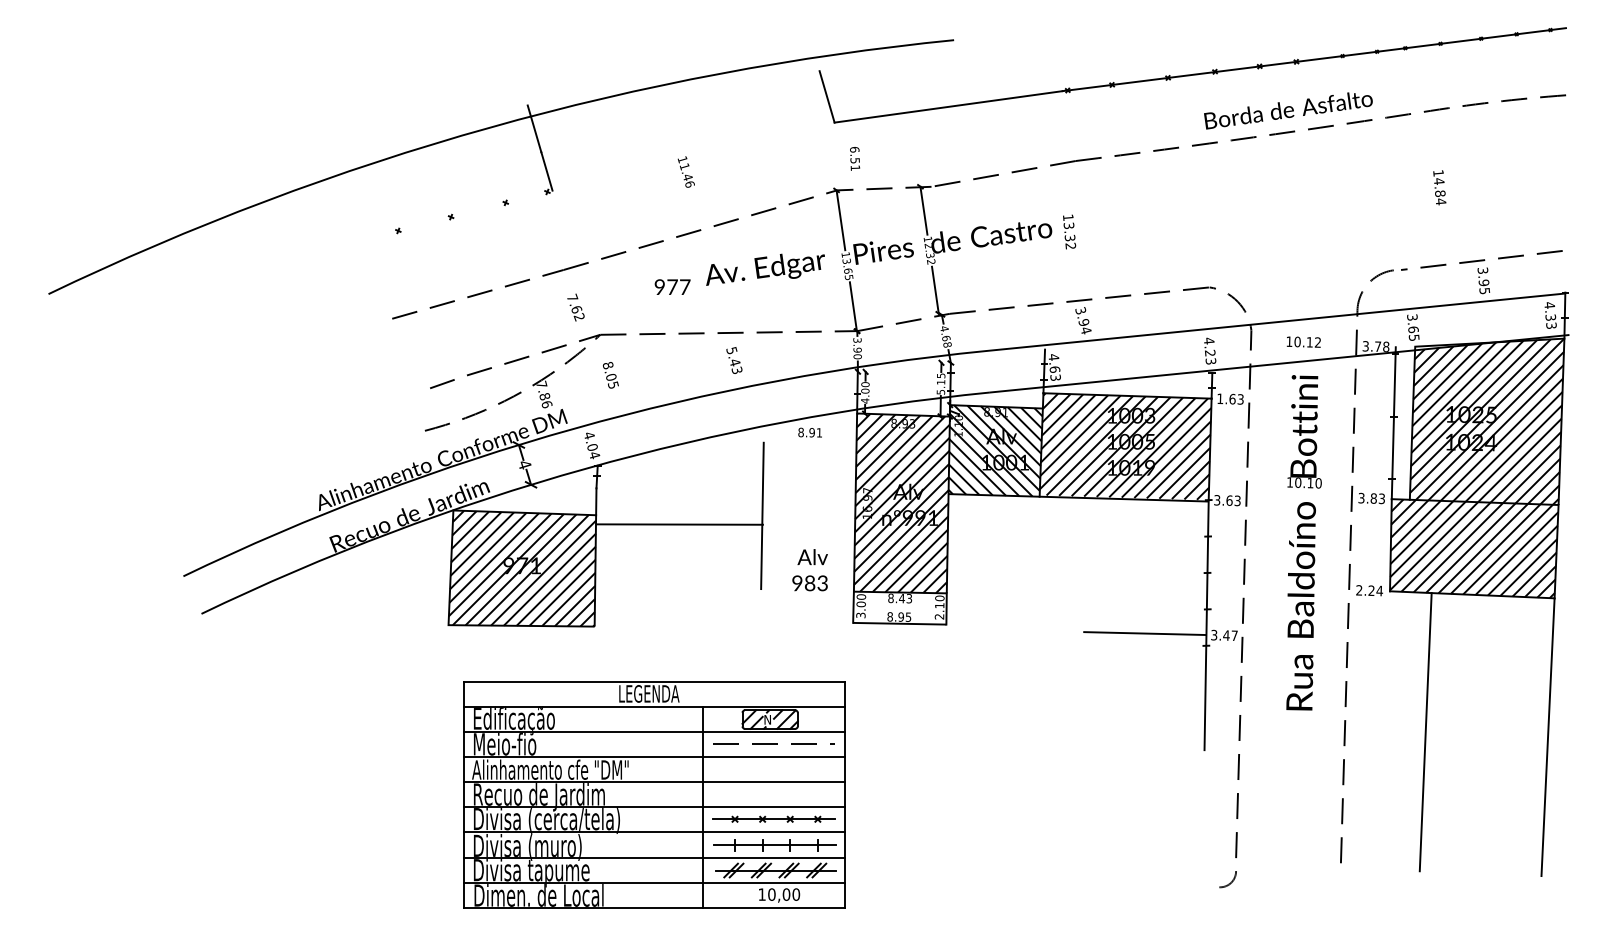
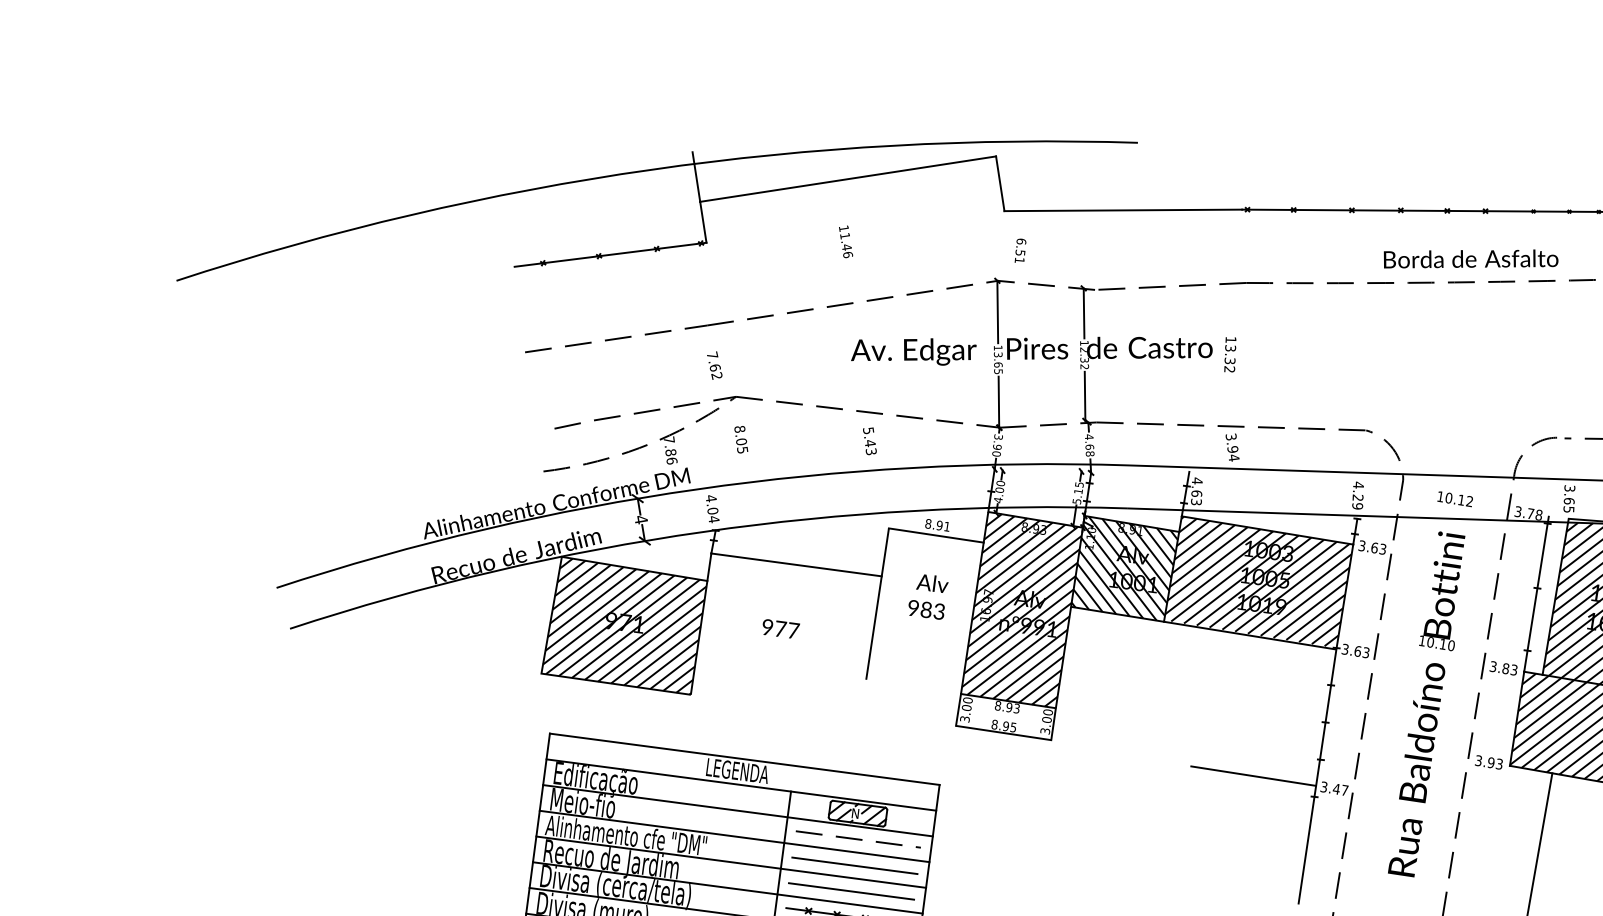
line: (680, 111) -> (848, 178), added
line: (461, 213) -> (610, 253), added
text: (672, 286) -> (780, 628), moved
text: (1211, 361) -> (1358, 506), 4.23 -> 4.29
text: (1220, 398) -> (1362, 545), 1.63 -> 3.63
line: (809, 442) -> (935, 535), added
line: (679, 524) -> (796, 564), moved
text: (809, 570) -> (927, 596), moved
text: (1369, 590) -> (1489, 762), 2.24 -> 3.93
text: (901, 598) -> (1008, 707), 8.43 -> 8.93
text: (939, 610) -> (1046, 724), 2.10 -> 3.00
line: (773, 770) -> (854, 866), added
line: (773, 794) -> (851, 890), added

